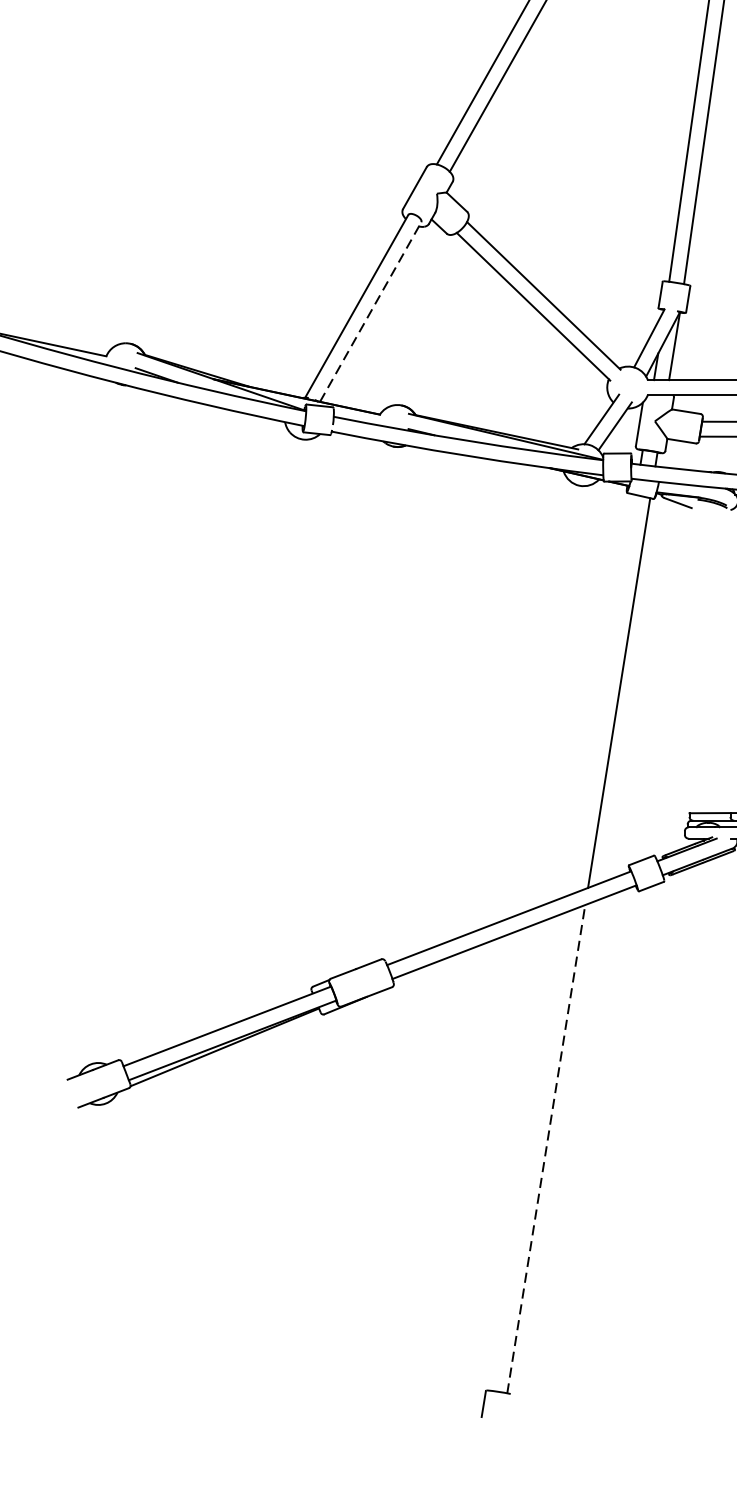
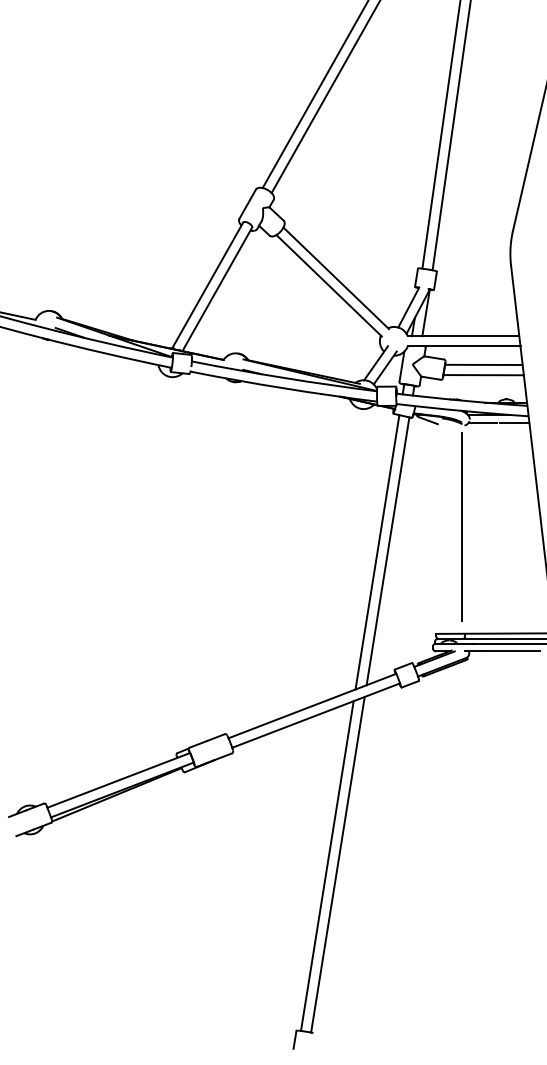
line: (371, 312) -> (217, 289), dashed -> solid
line: (726, 656) -> (461, 526), added
line: (603, 694) -> (377, 552), added
line: (545, 1148) -> (337, 864), dashed -> solid
line: (529, 1150) -> (326, 865), added

